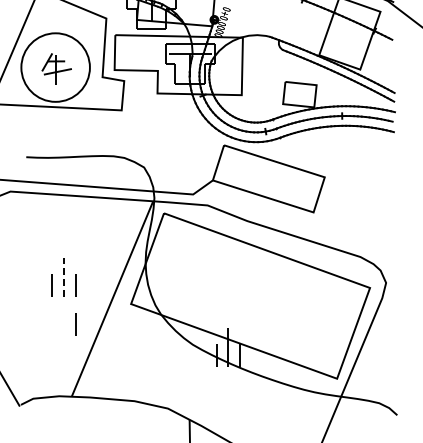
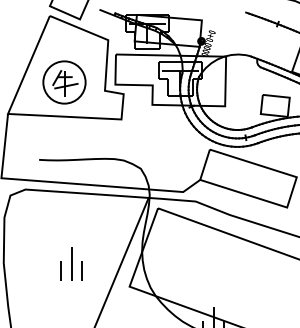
circle: (55, 67) -> (64, 82), size x0.71
line: (63, 277) -> (71, 263), dashed -> solid
line: (75, 324) -> (81, 304), removed

